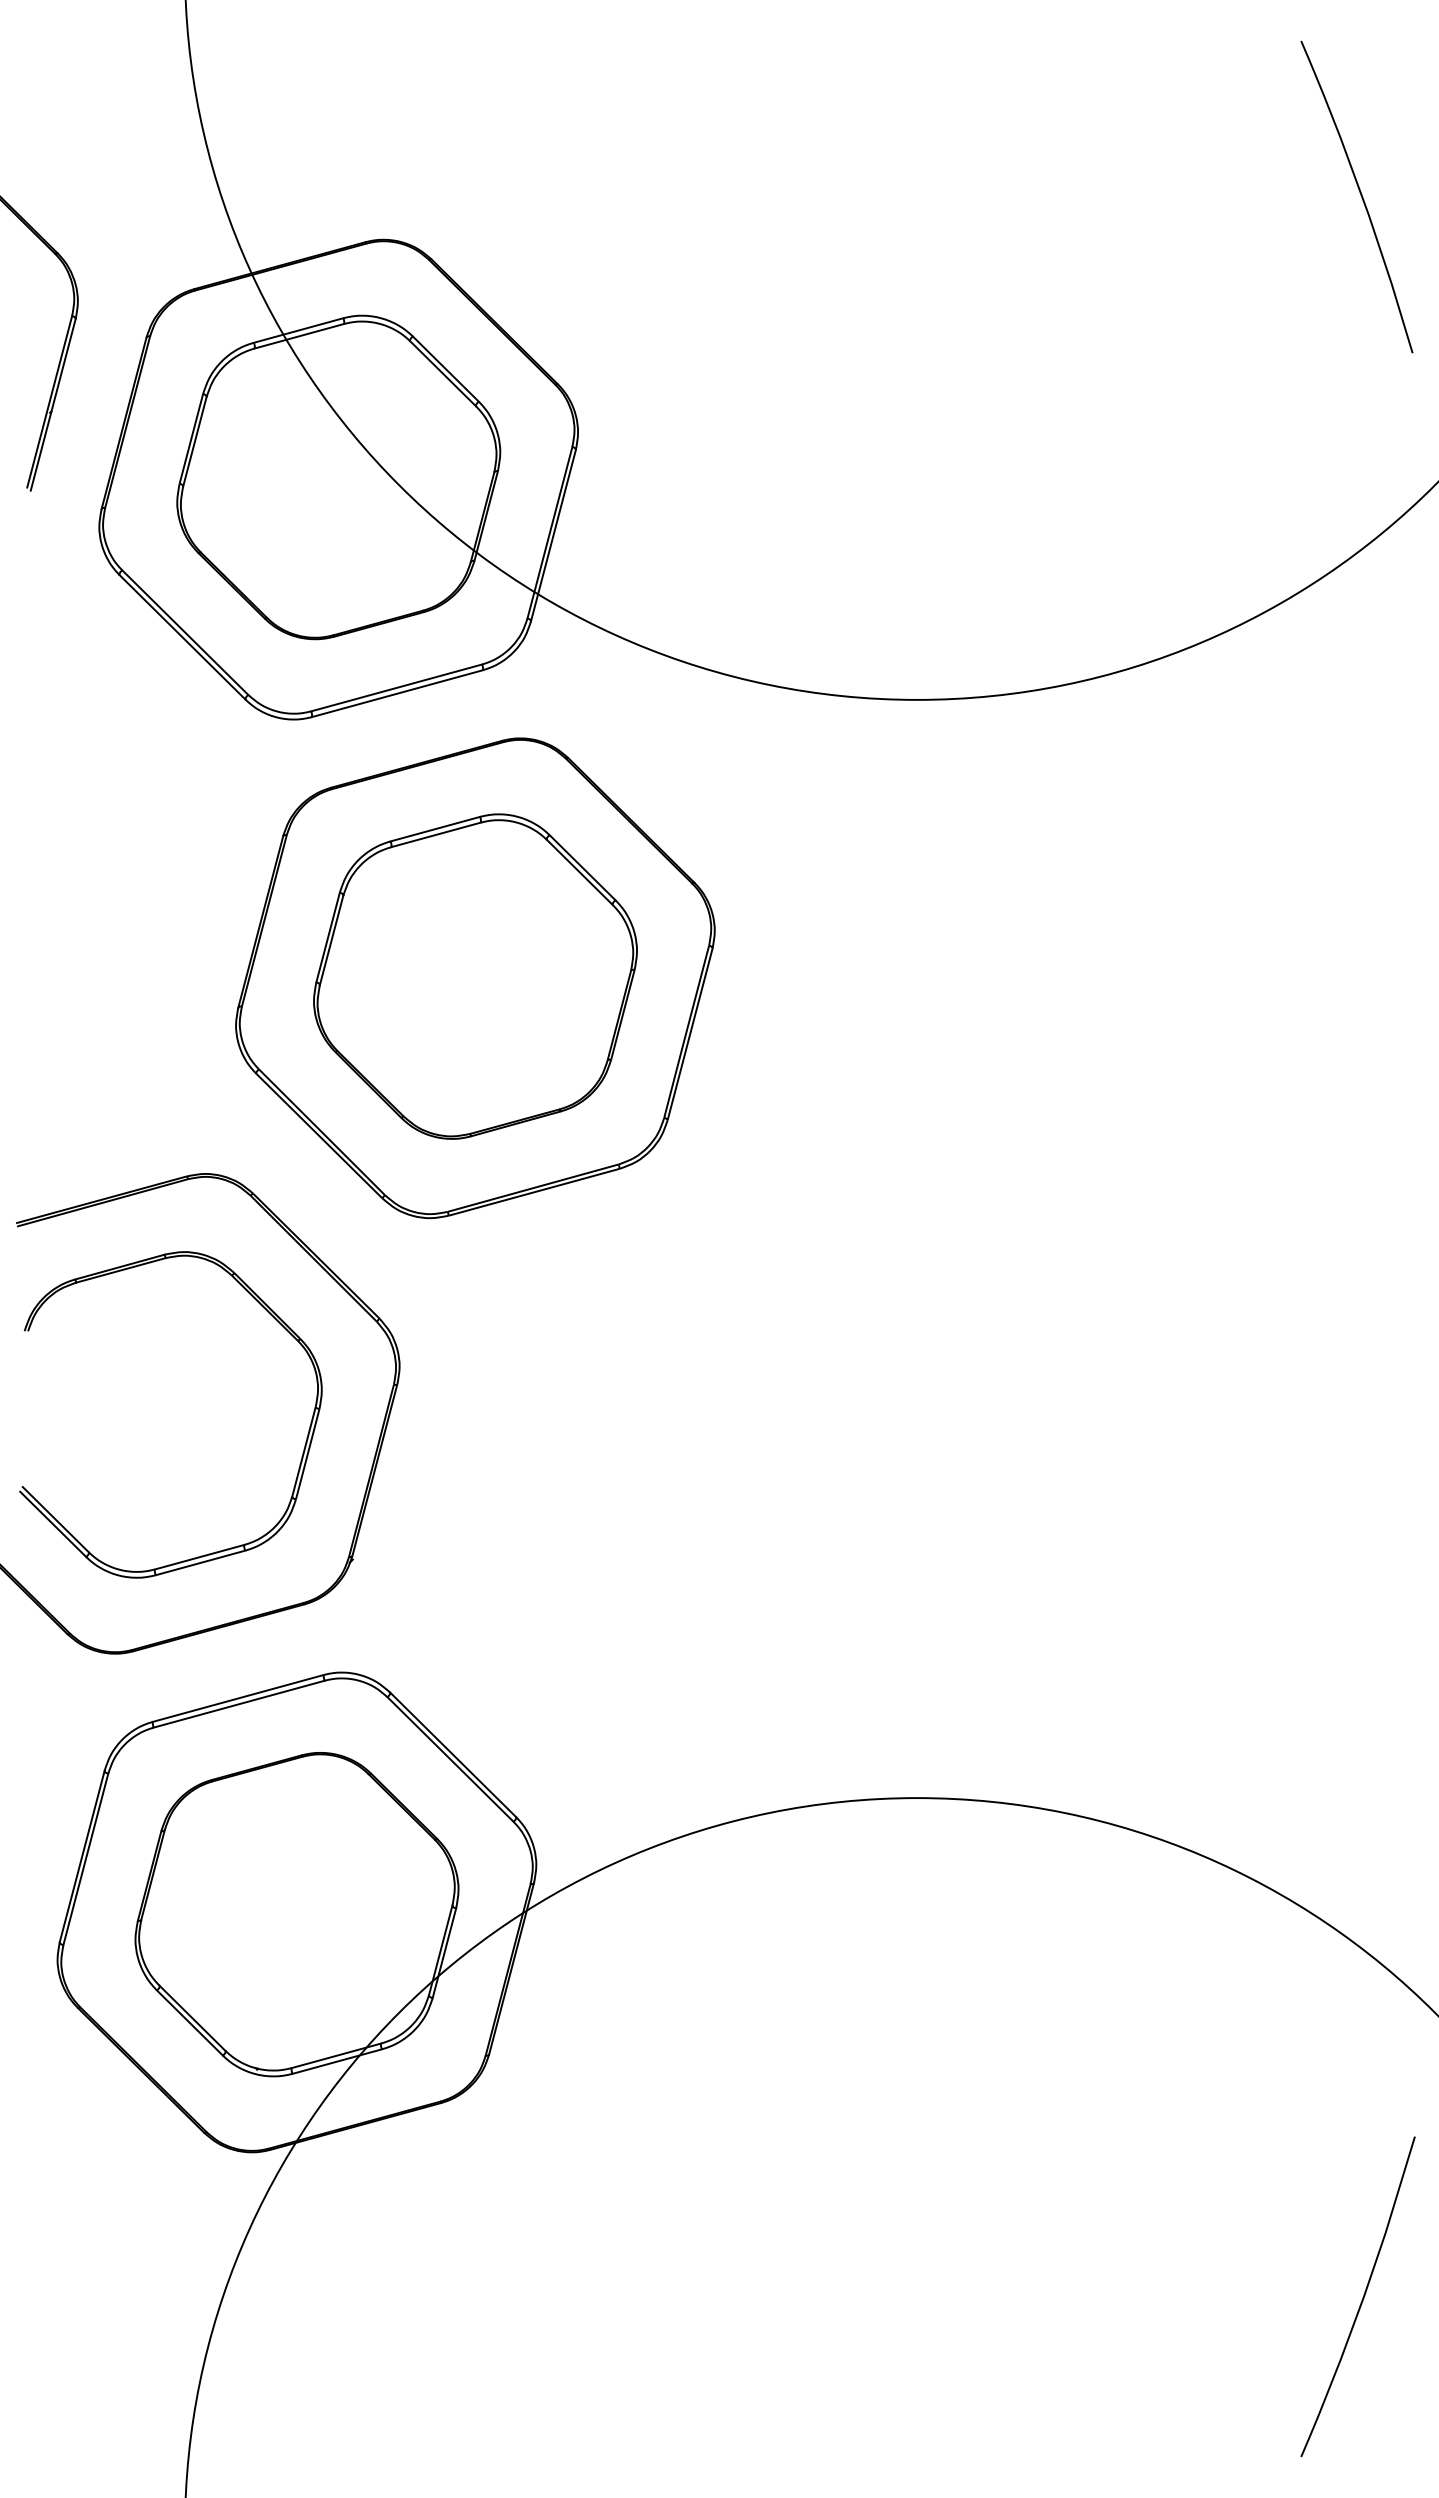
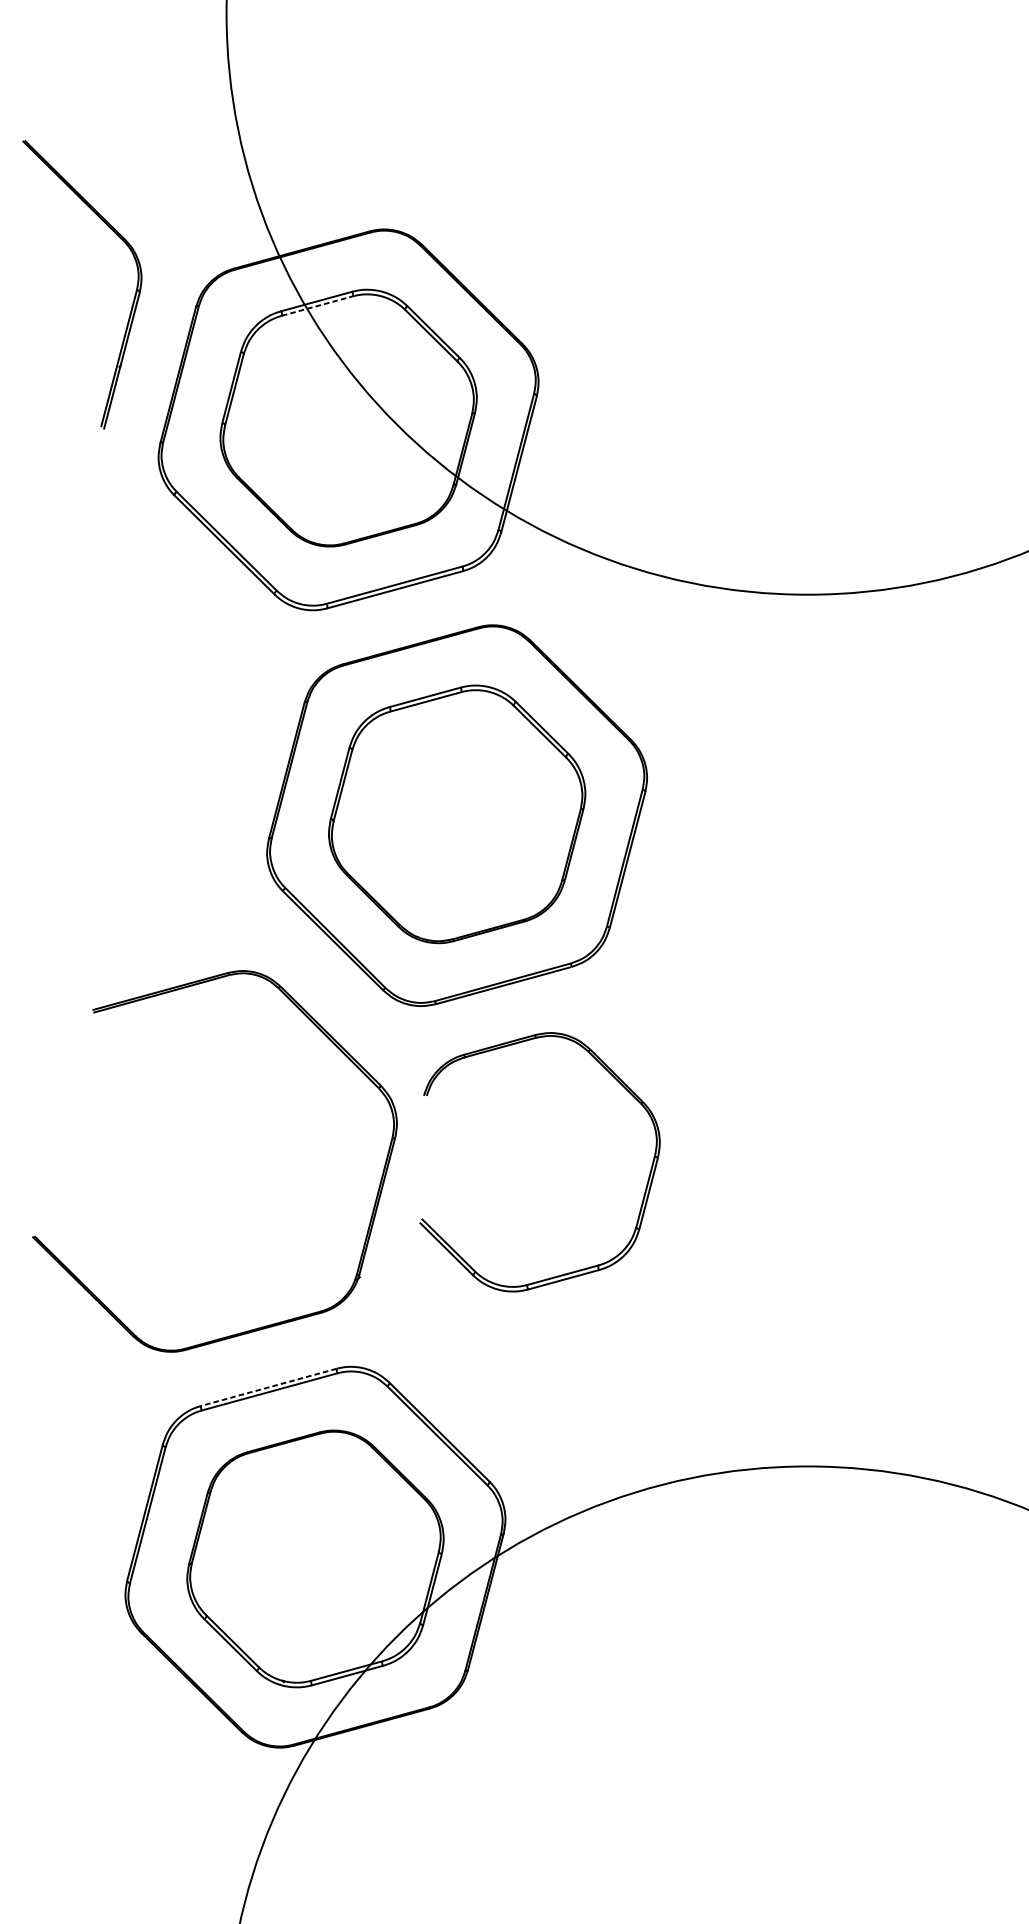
line: (299, 336) -> (317, 306), solid -> dashed
part: (302, 1452) -> (644, 1192), moved
line: (238, 1698) -> (269, 1387), solid -> dashed

